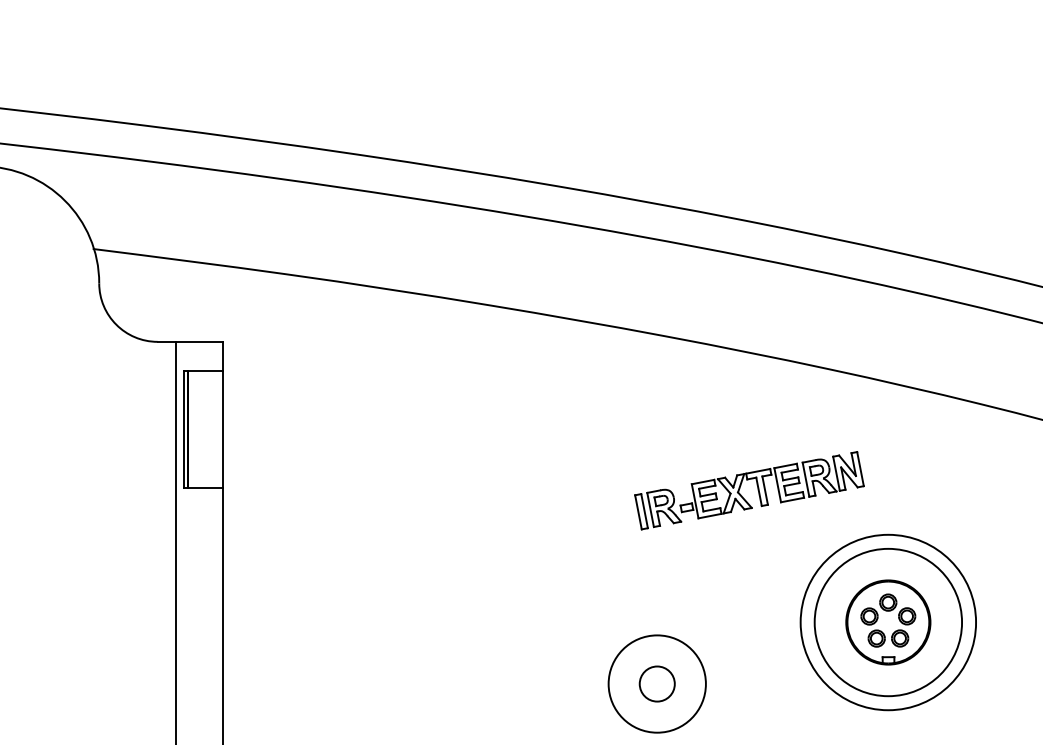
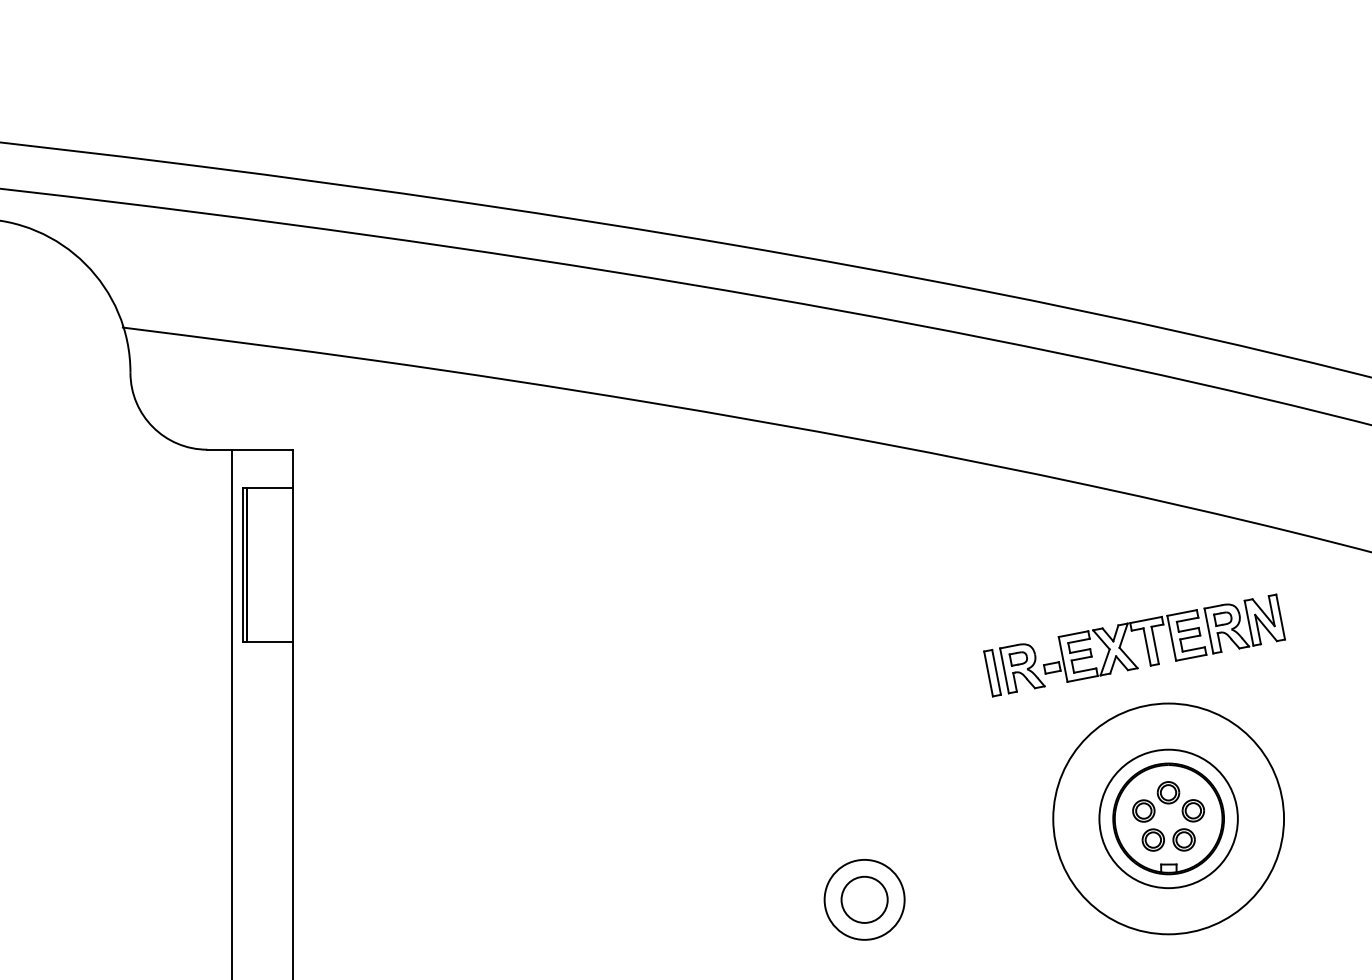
part: (757, 490) -> (1145, 645), moved
circle: (887, 622) -> (1167, 818), size x0.71
circle: (656, 683) -> (863, 899), size x0.62

